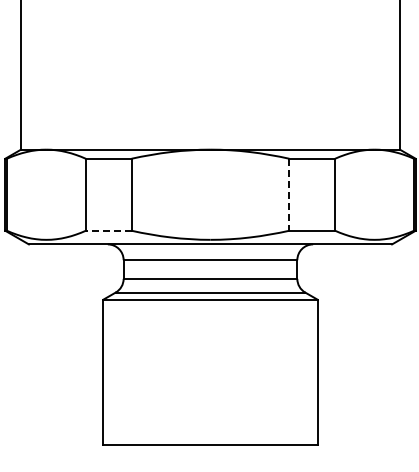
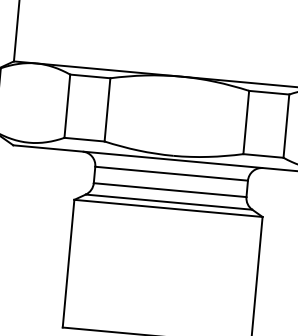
line: (289, 194) -> (246, 122), dashed -> solid
line: (108, 230) -> (84, 139), dashed -> solid

